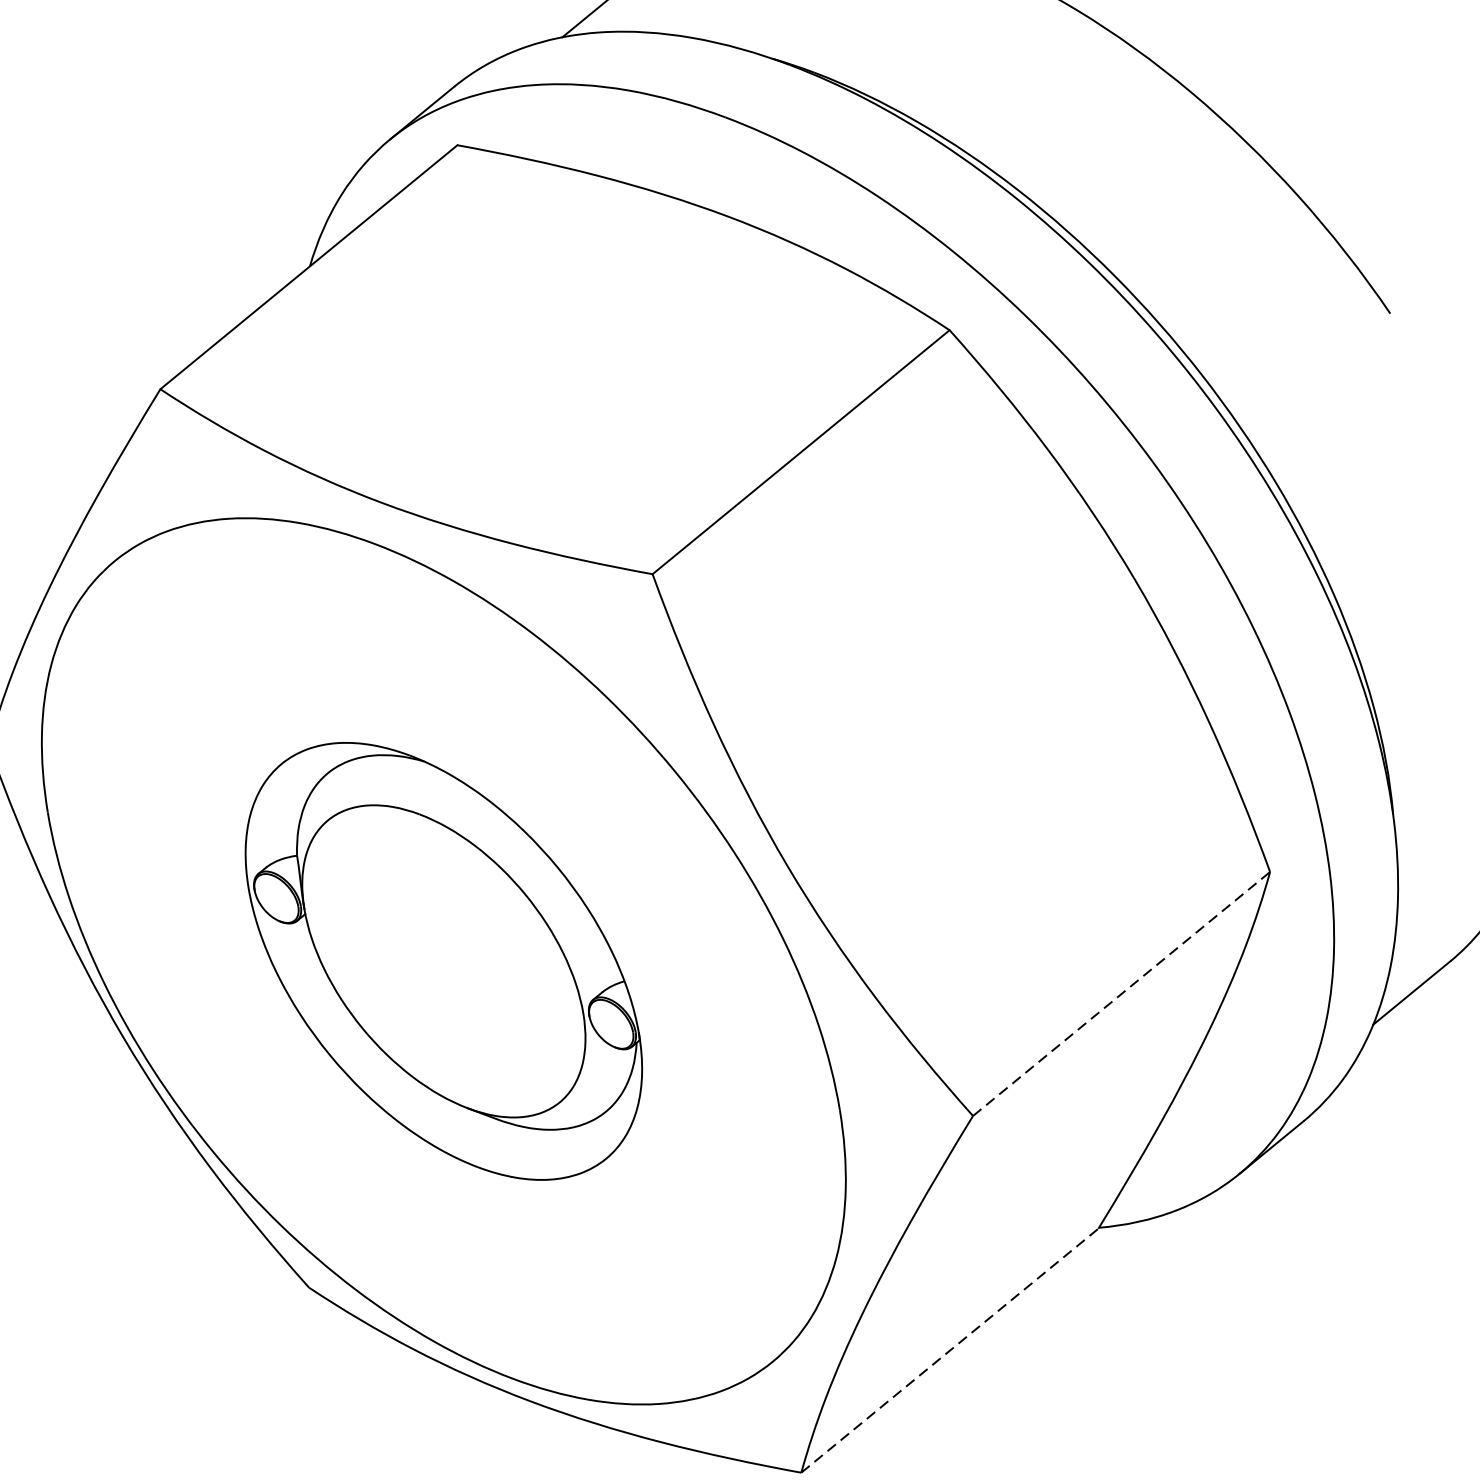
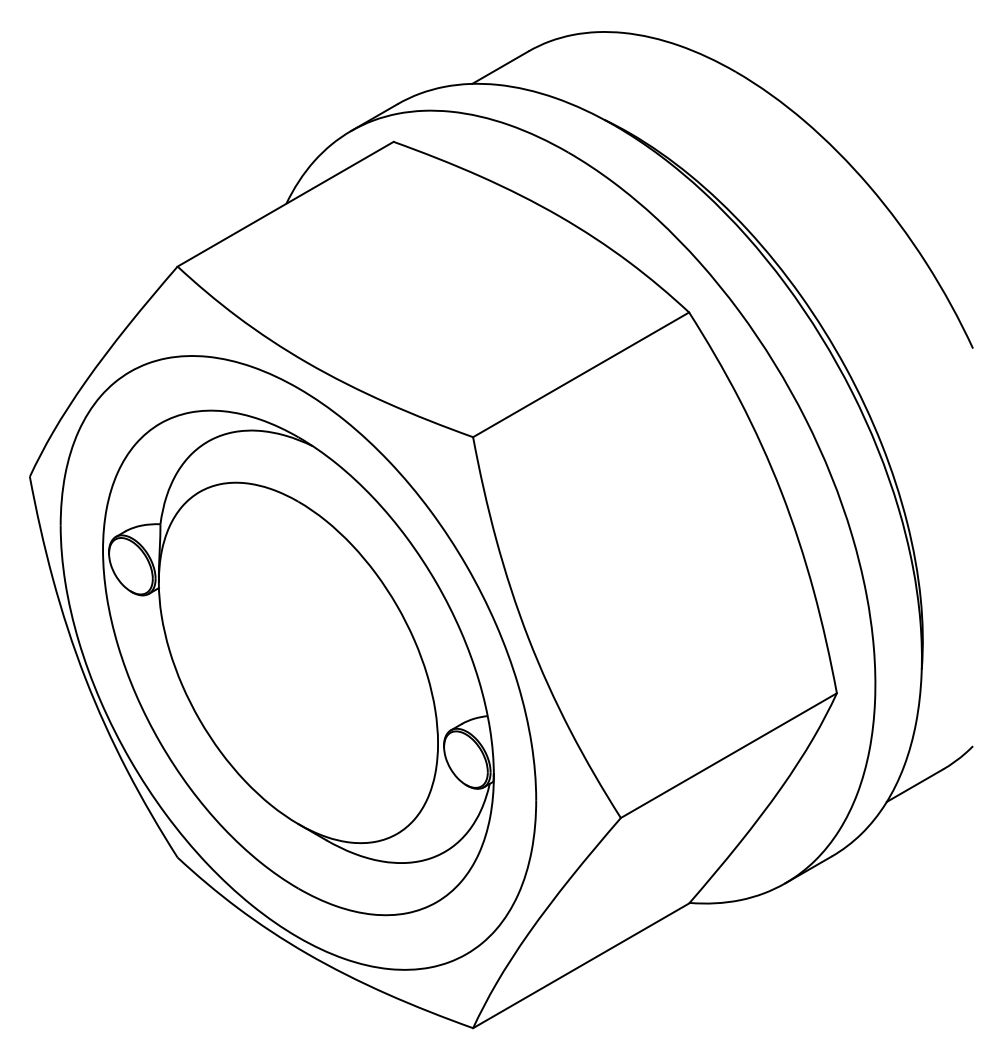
part: (443, 960) -> (298, 662), size x1.67
line: (1120, 993) -> (728, 755), dashed -> solid
line: (950, 1350) -> (581, 965), dashed -> solid

